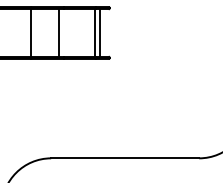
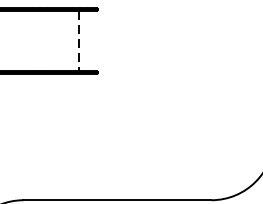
line: (59, 32) -> (34, 40), removed
line: (99, 32) -> (84, 40), removed
line: (94, 33) -> (78, 41), solid -> dashed

